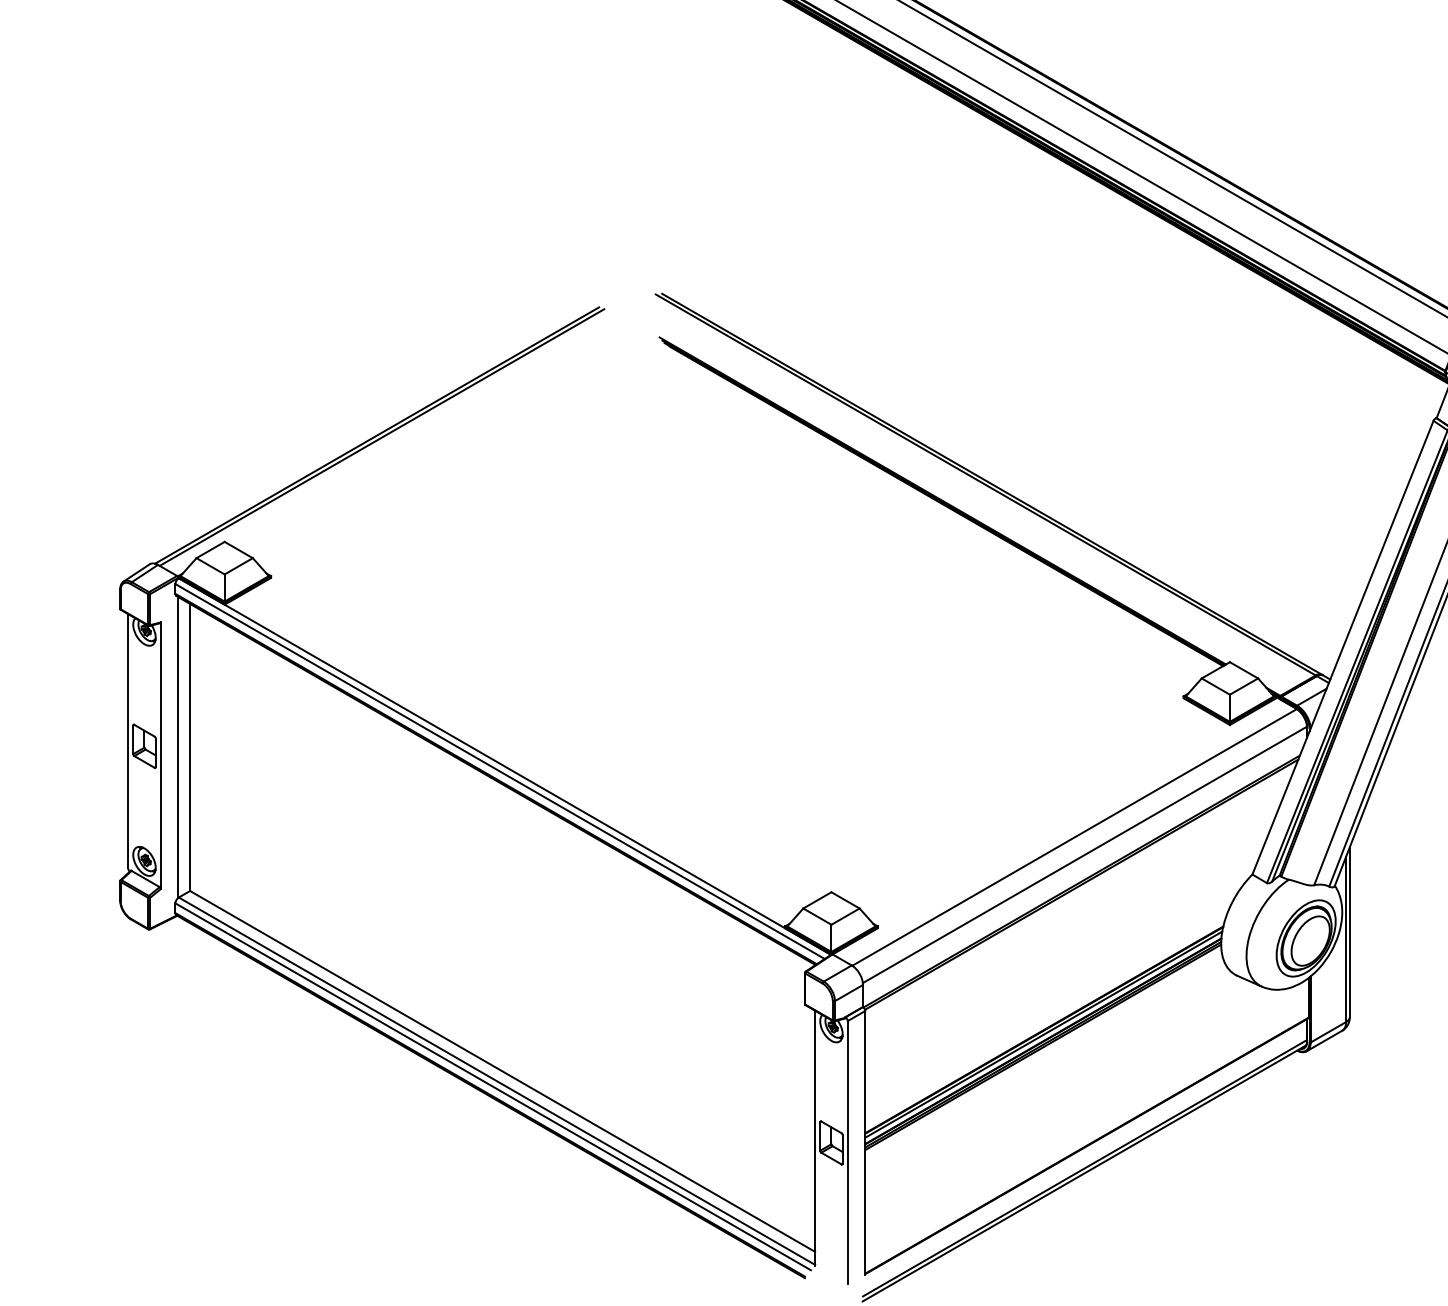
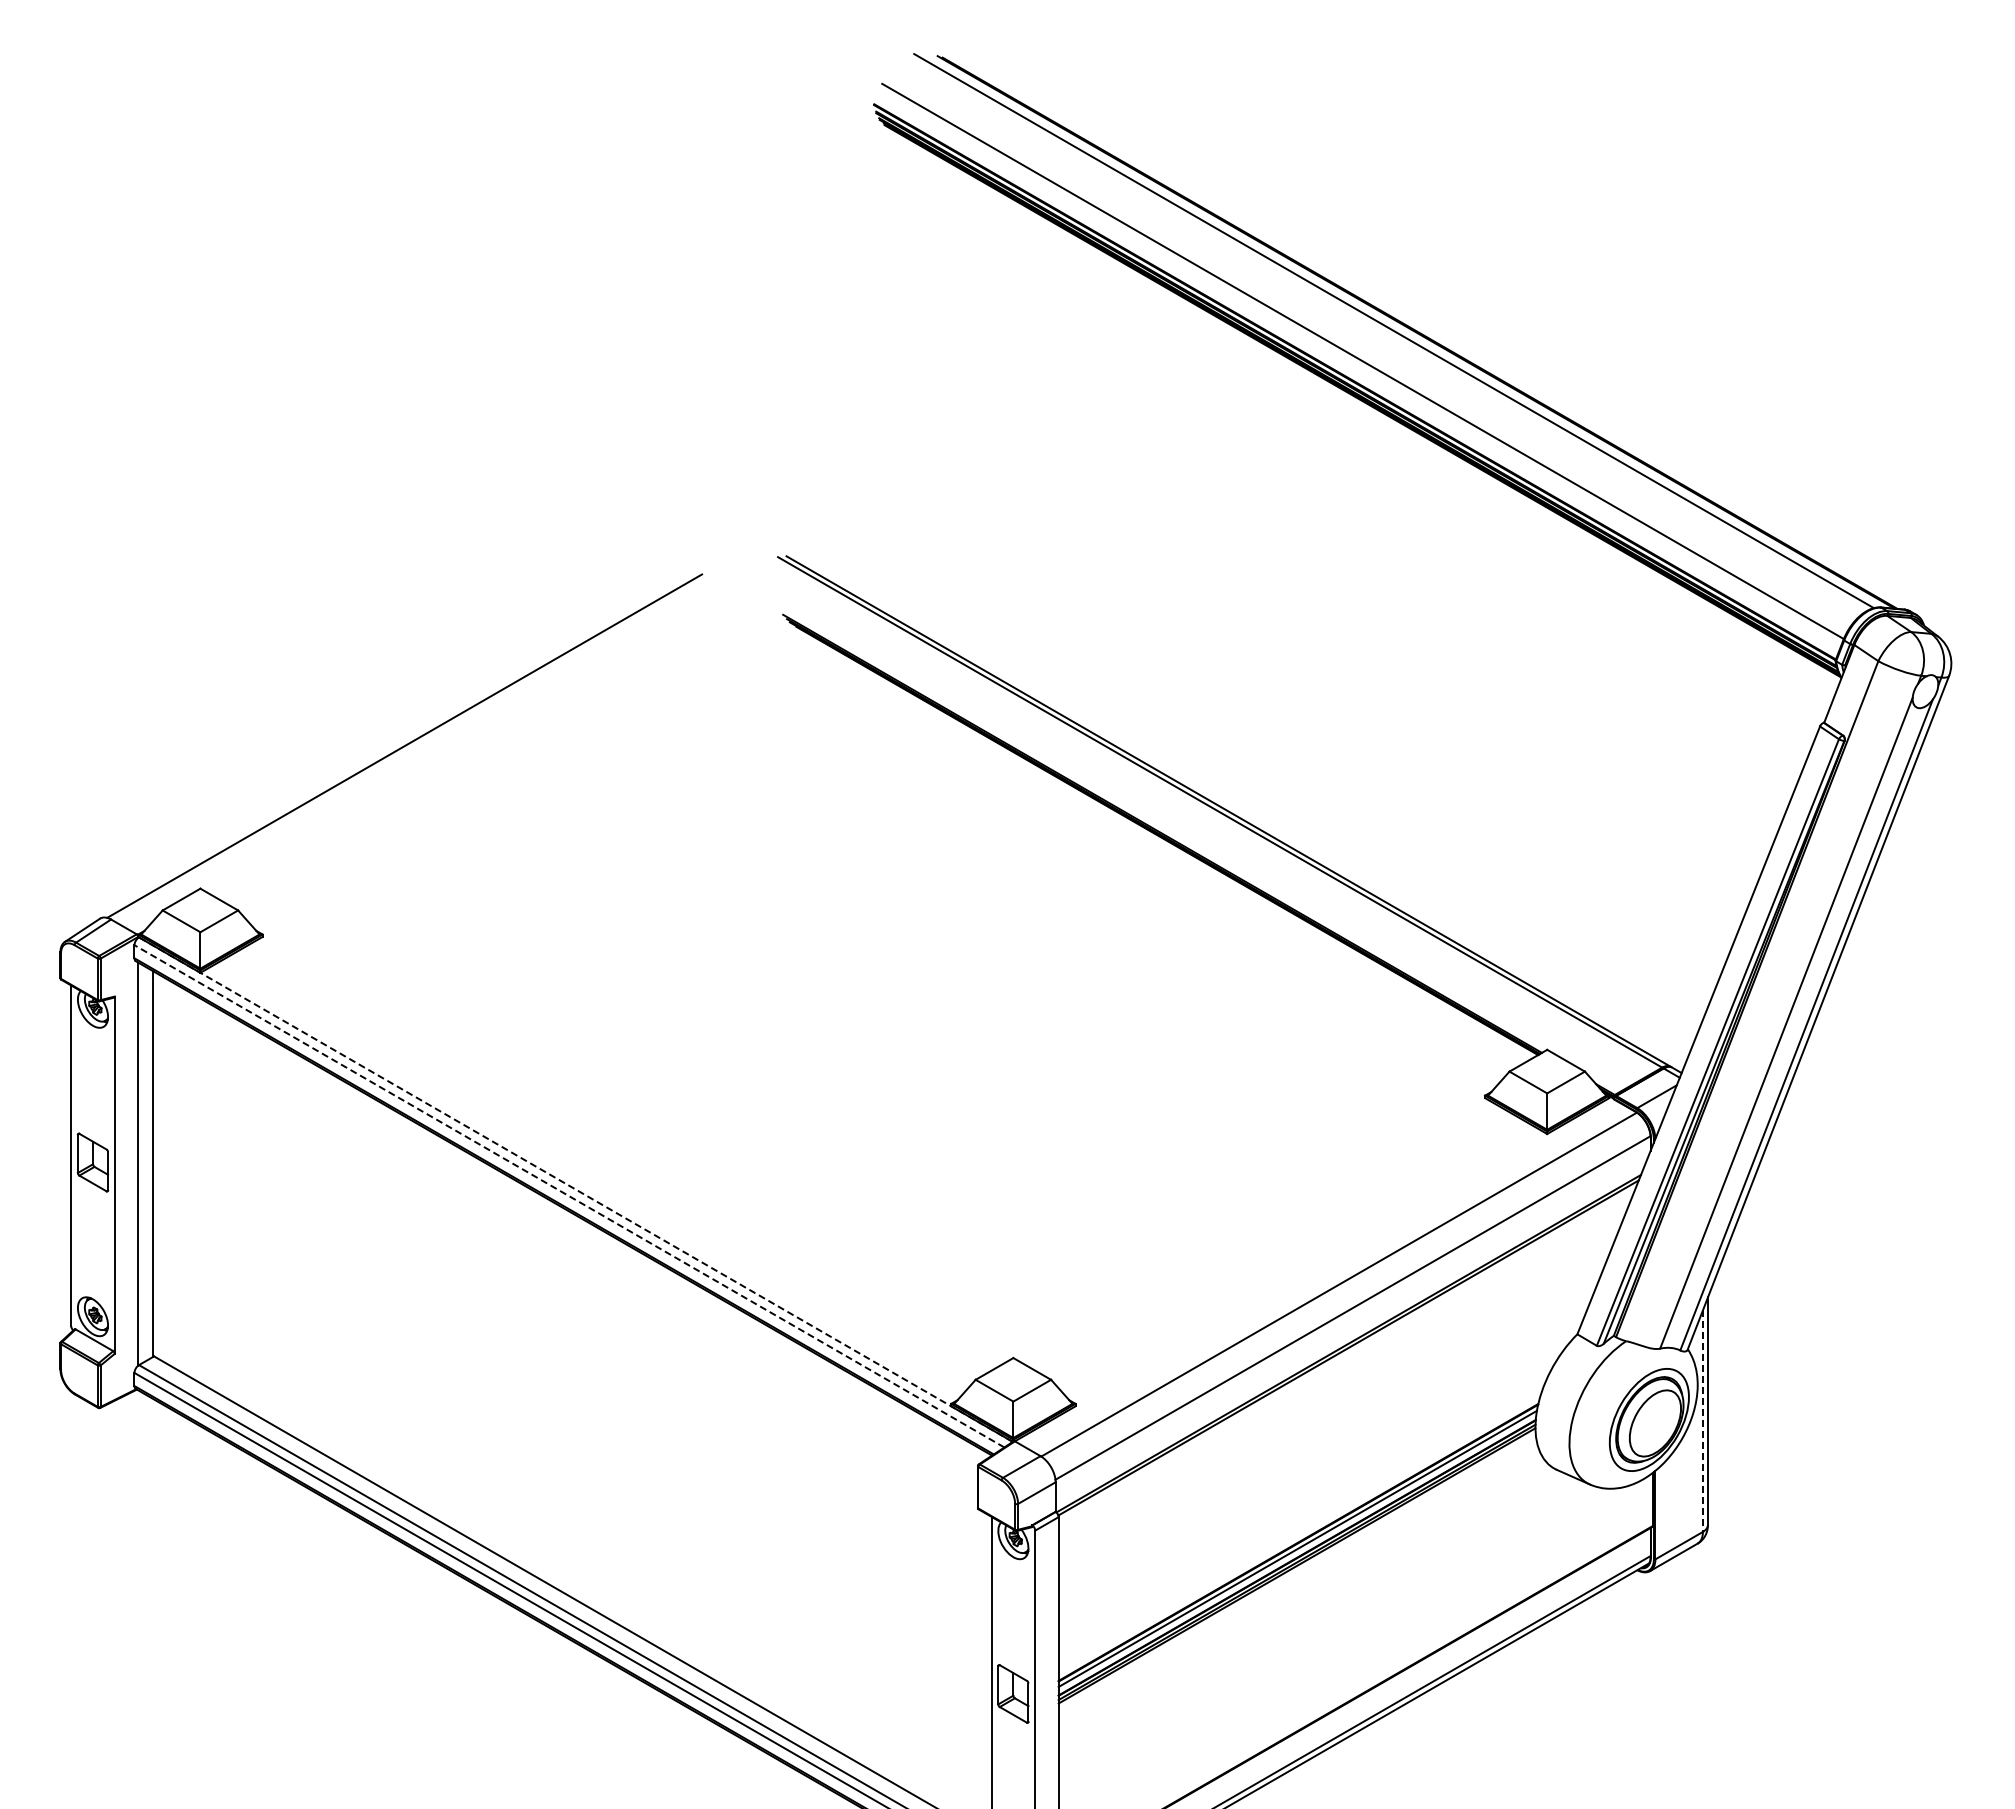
line: (382, 437) -> (411, 748), removed
line: (504, 766) -> (575, 1189), solid -> dashed
line: (500, 771) -> (569, 1196), solid -> dashed
line: (1345, 939) -> (1702, 1421), solid -> dashed

